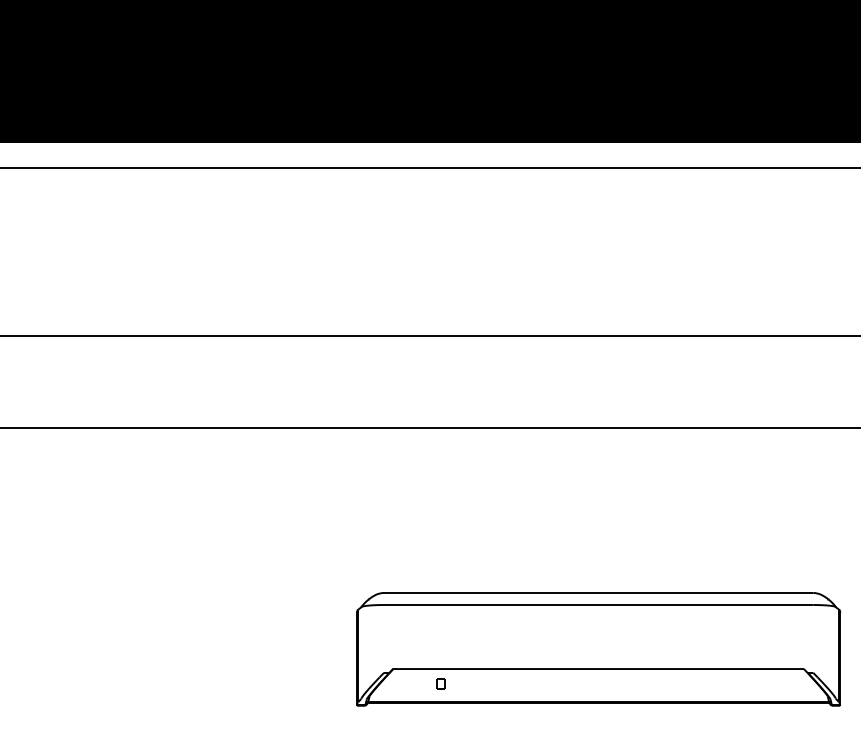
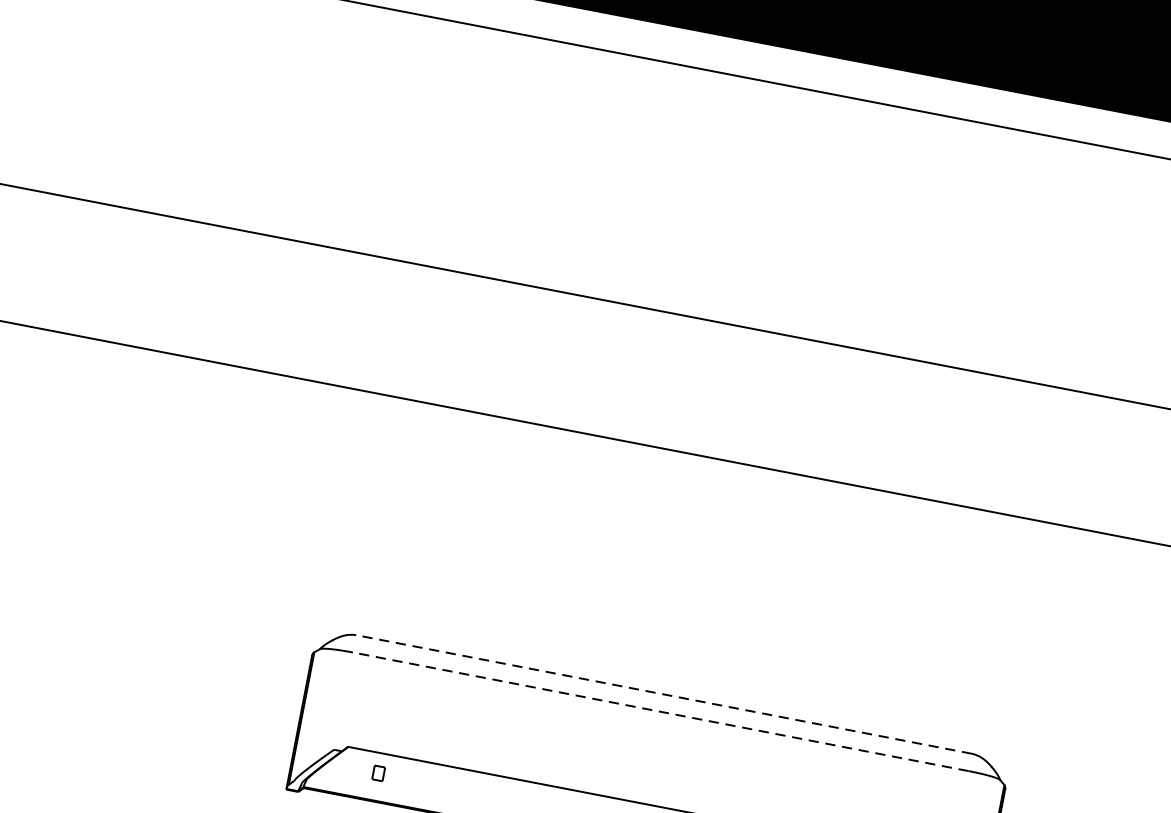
line: (598, 592) -> (663, 693), solid -> dashed
line: (598, 605) -> (660, 712), solid -> dashed
part: (440, 683) -> (377, 772), moved

